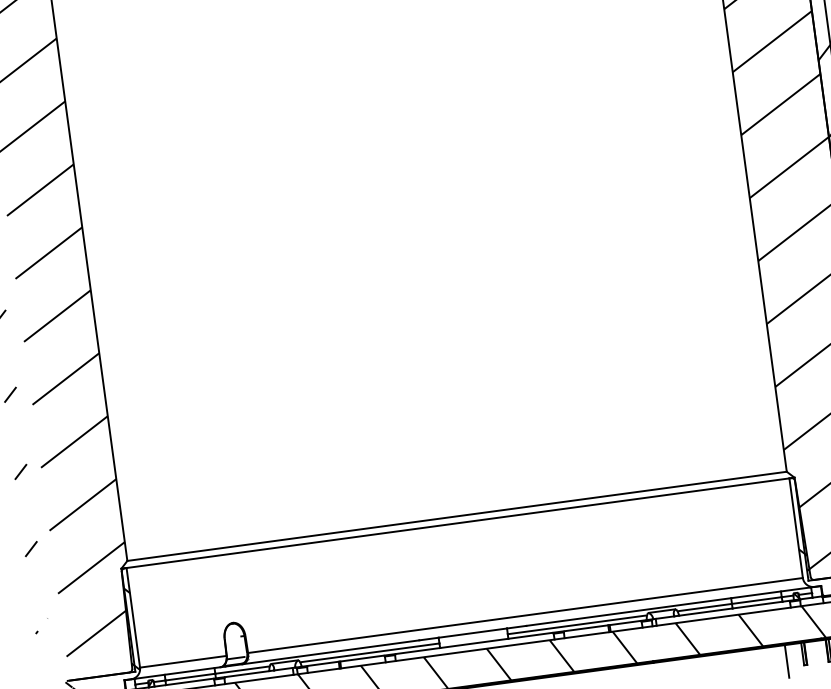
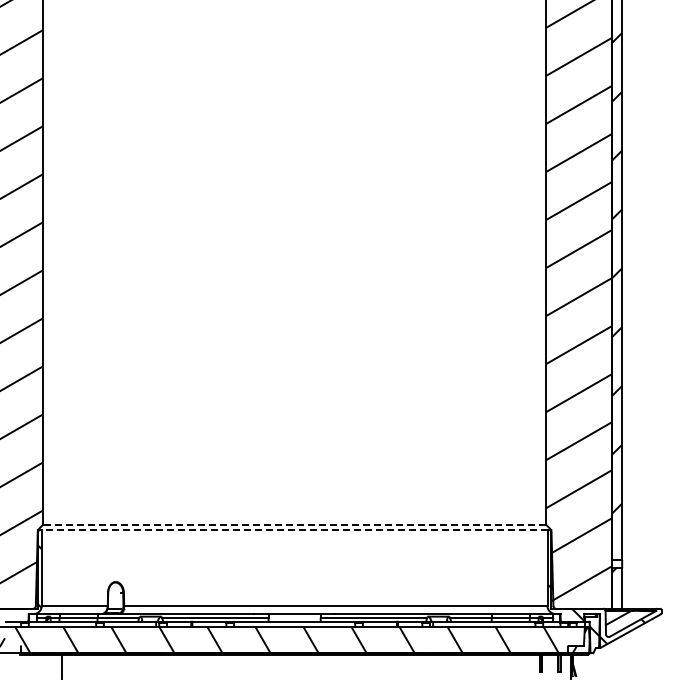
line: (456, 515) -> (294, 524), solid -> dashed
line: (457, 523) -> (294, 530), solid -> dashed
line: (787, 660) -> (527, 666), removed

